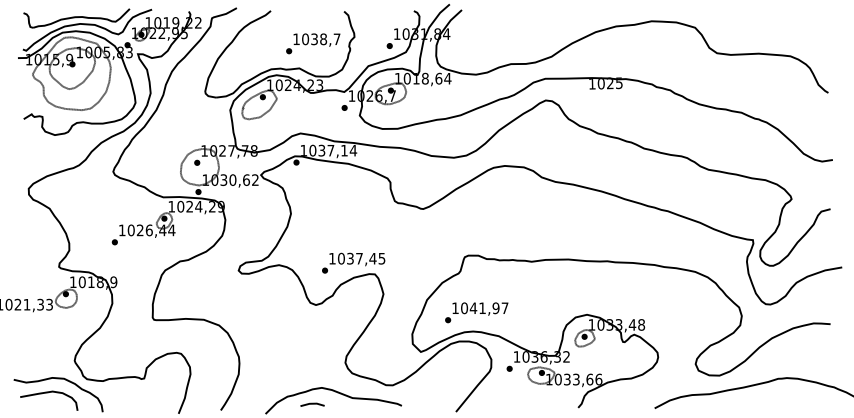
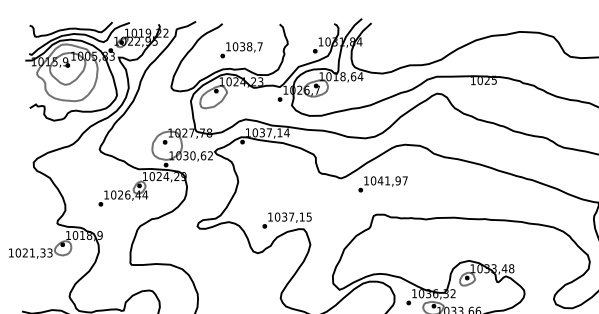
text: (313, 43) -> (241, 50), moved
text: (372, 258) -> (301, 216), 1037,45 -> 1037,15
text: (476, 312) -> (382, 184), moved

